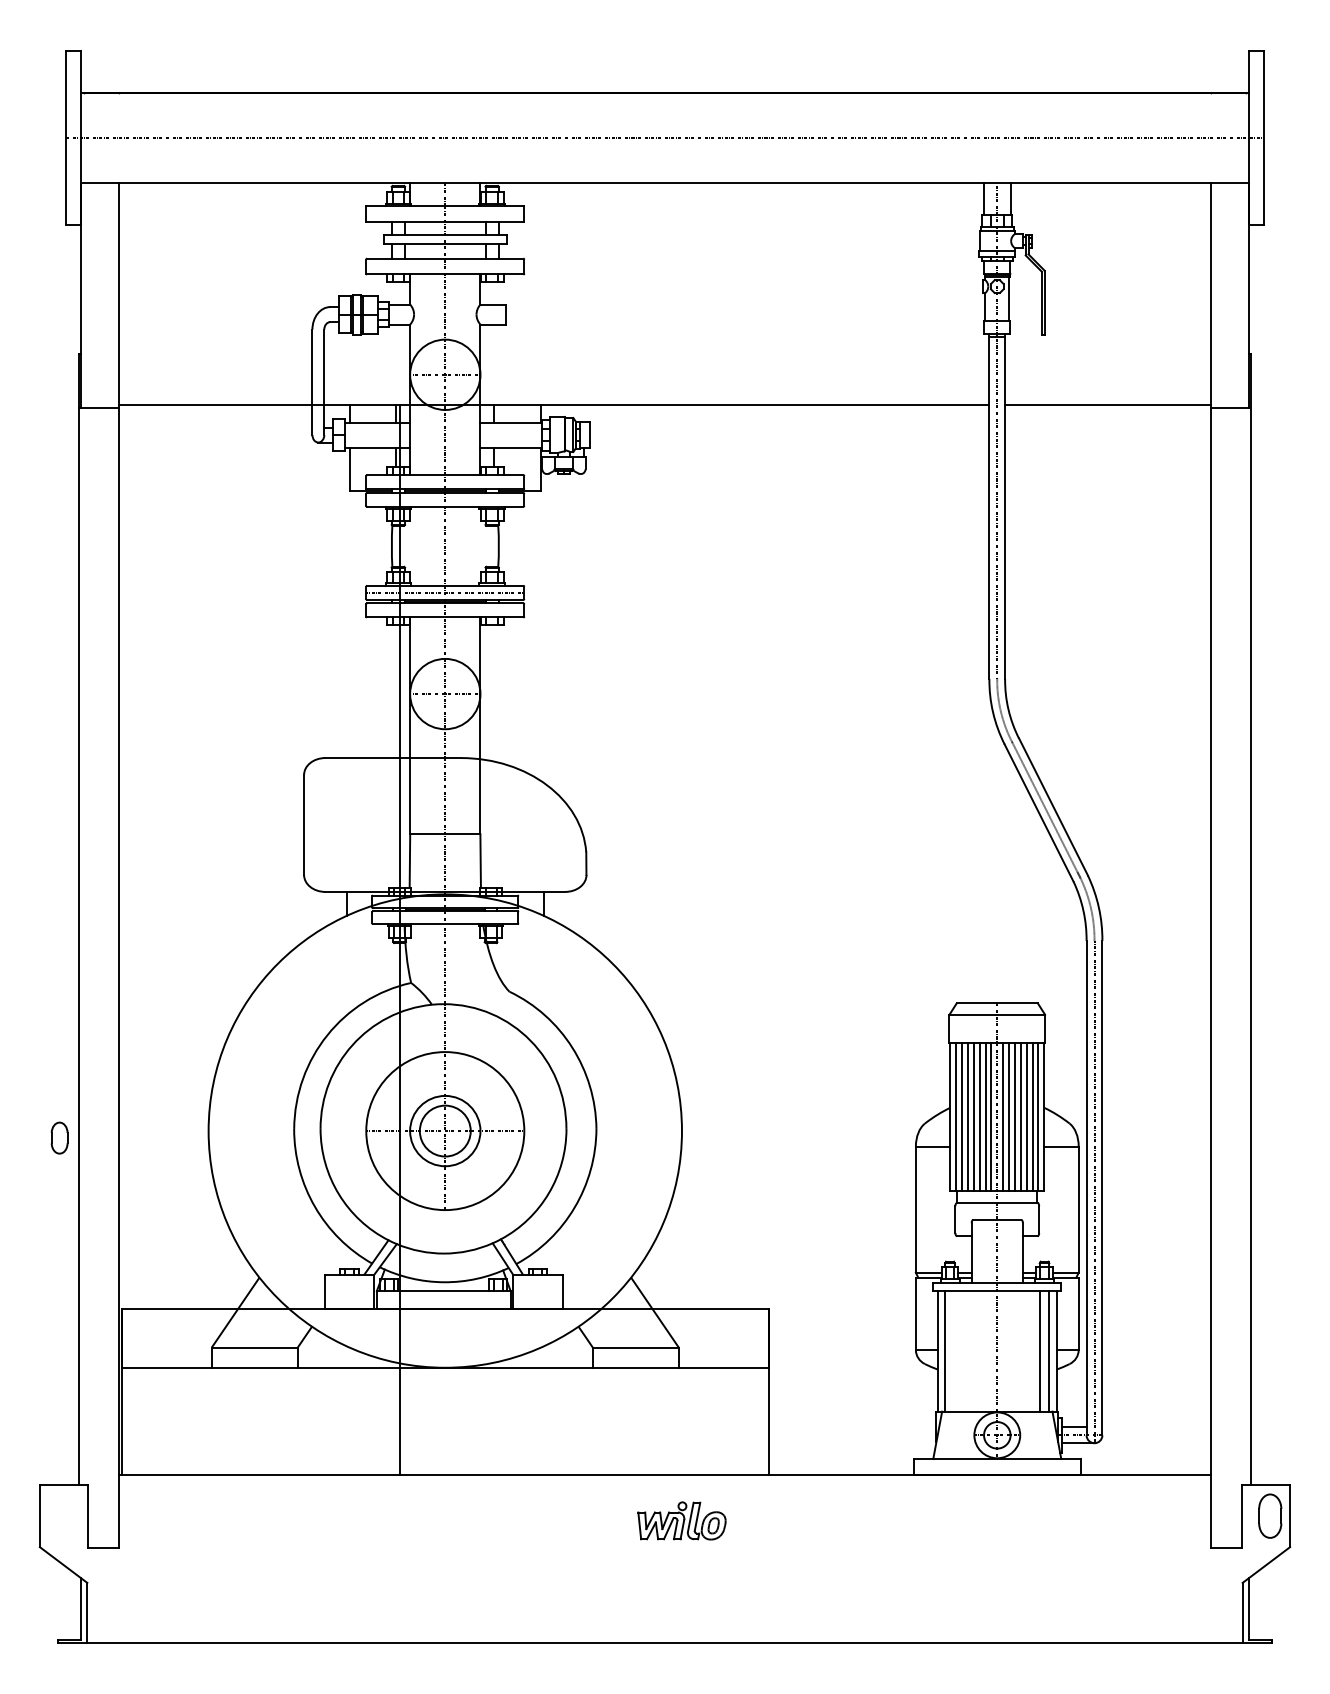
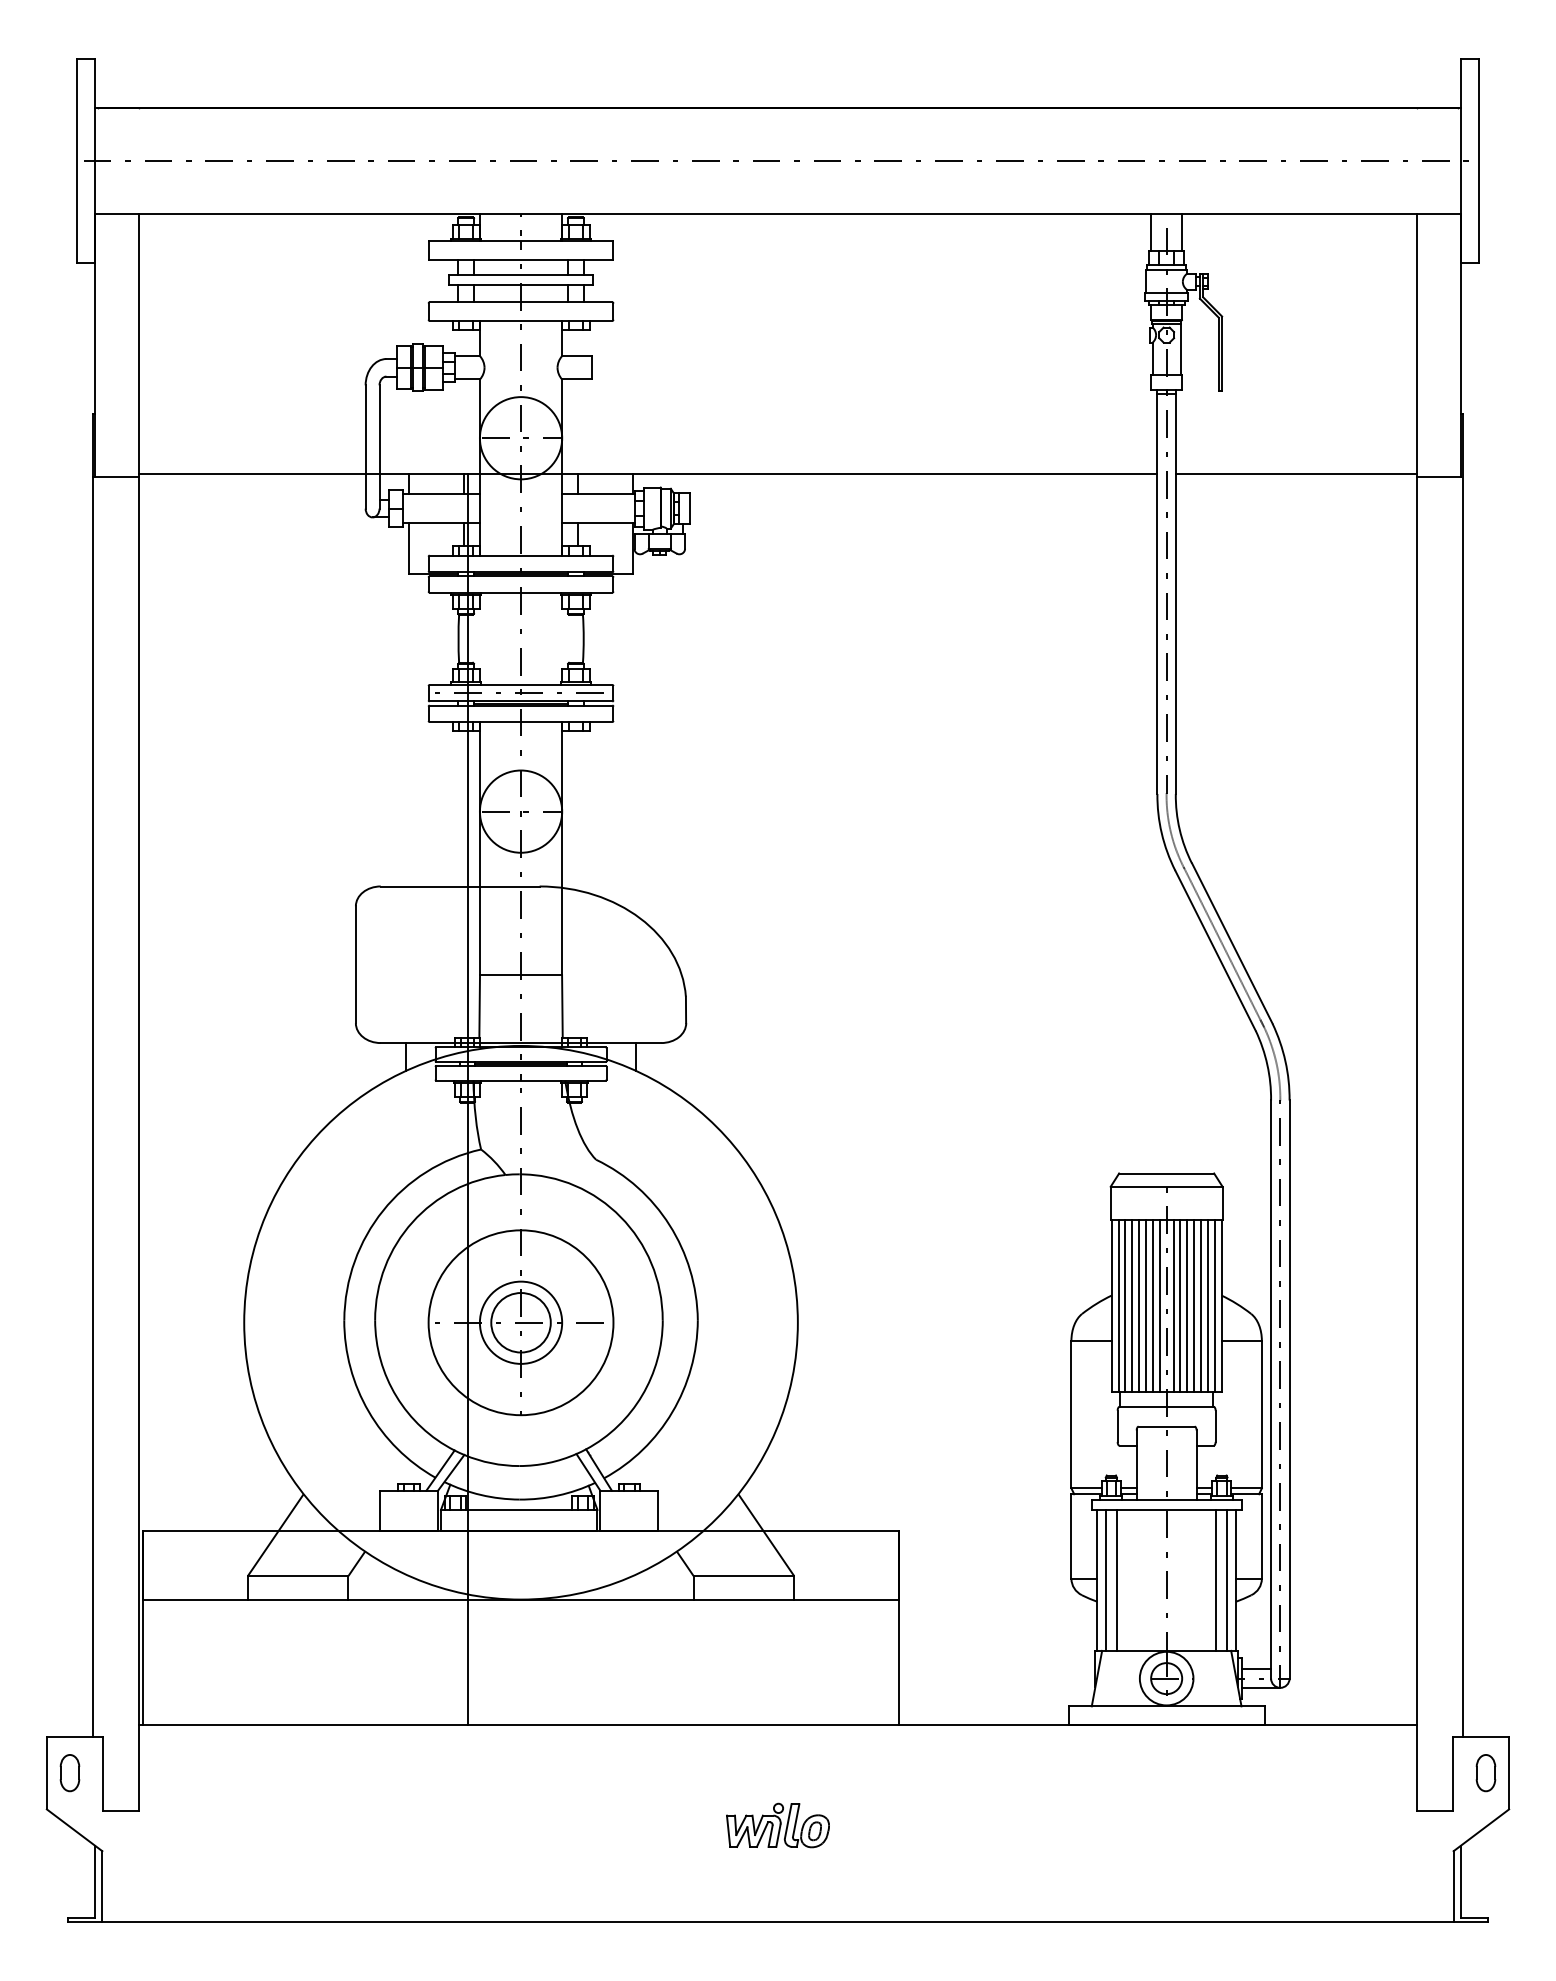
part: (59, 1137) -> (69, 1772), moved
line: (954, 1350) -> (1116, 1579), added
part: (1270, 1515) -> (1486, 1772), size x0.71
part: (681, 1520) -> (777, 1825), moved

